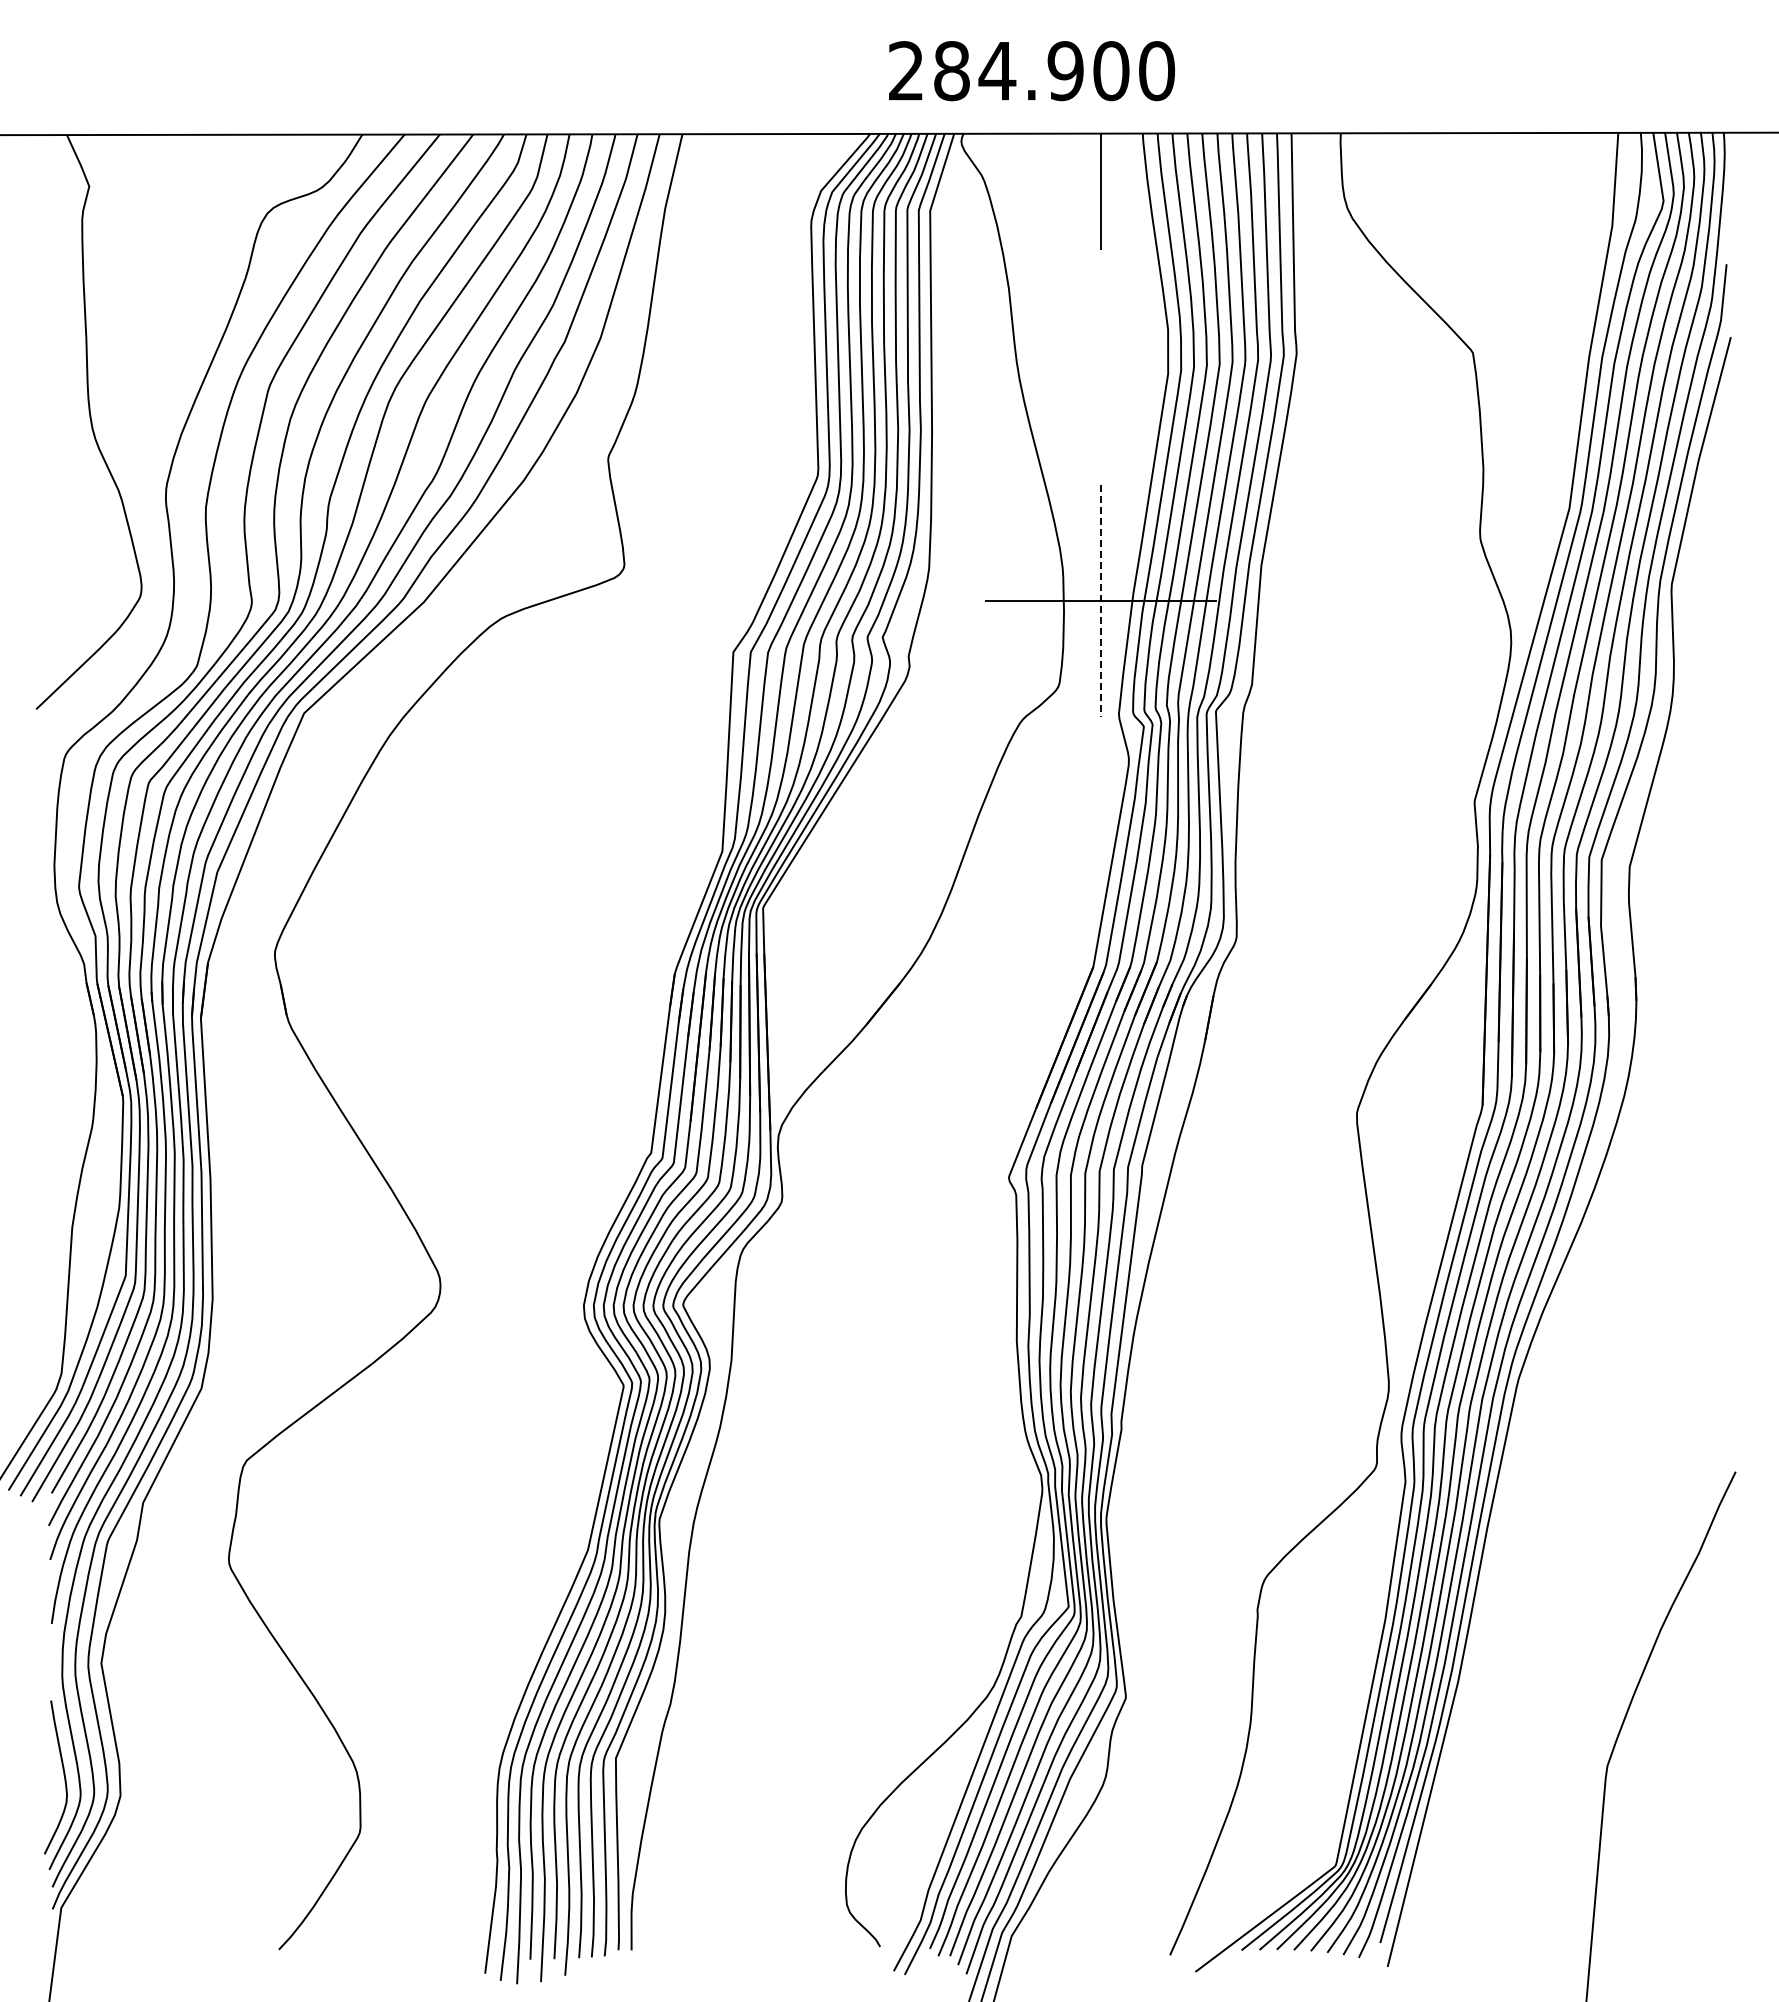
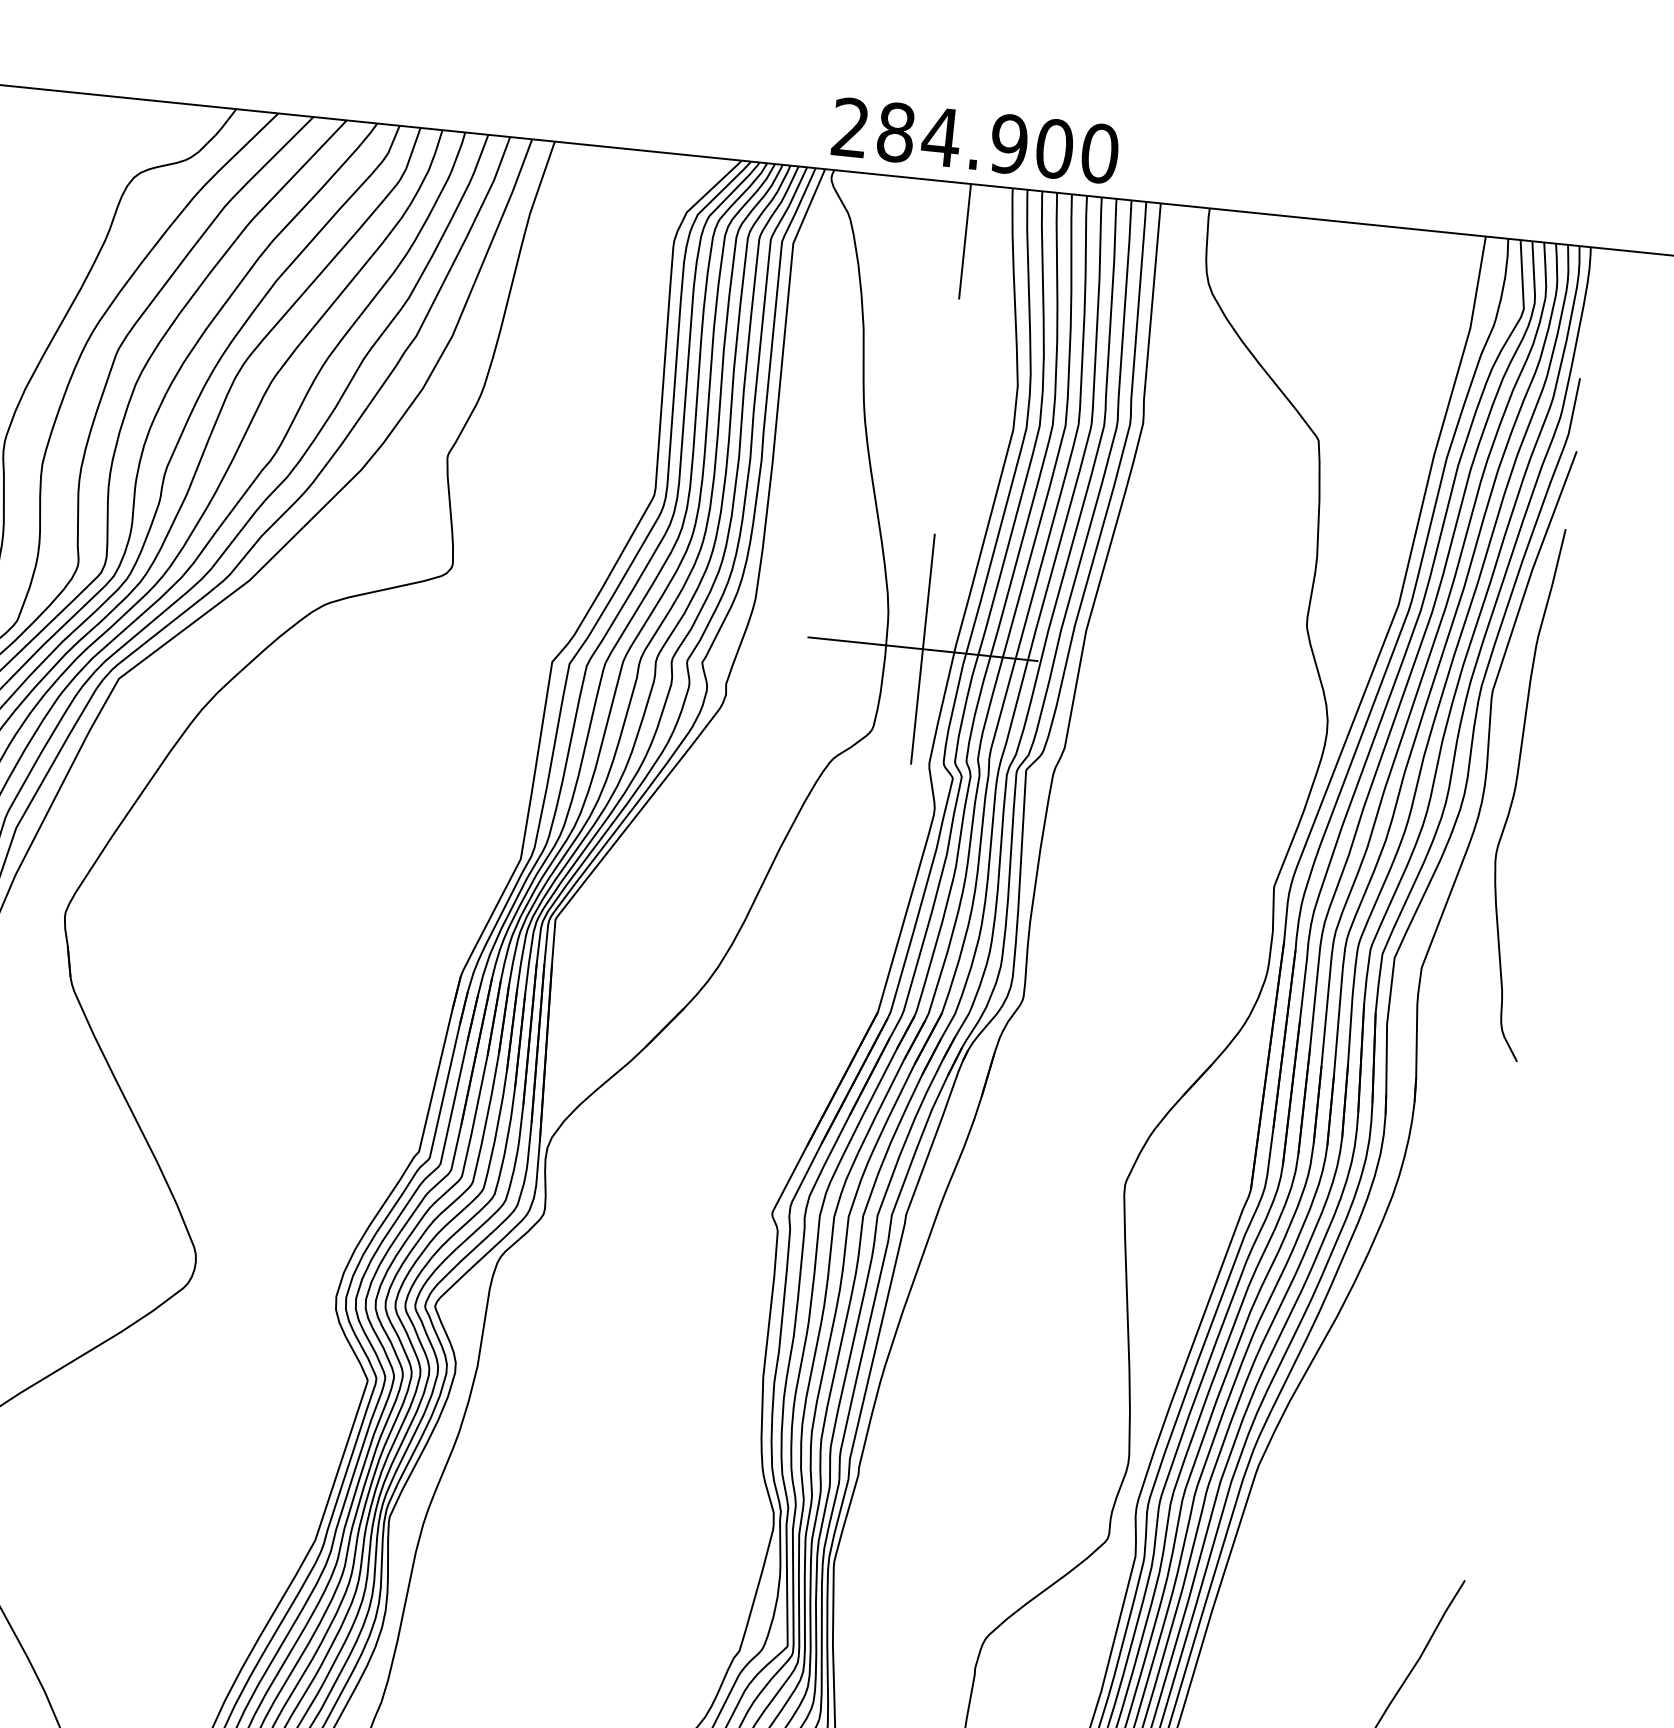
text: (1031, 71) -> (975, 141), moved
line: (1100, 601) -> (922, 649), dashed -> solid
curve: (1705, 679) -> (1516, 789), added

